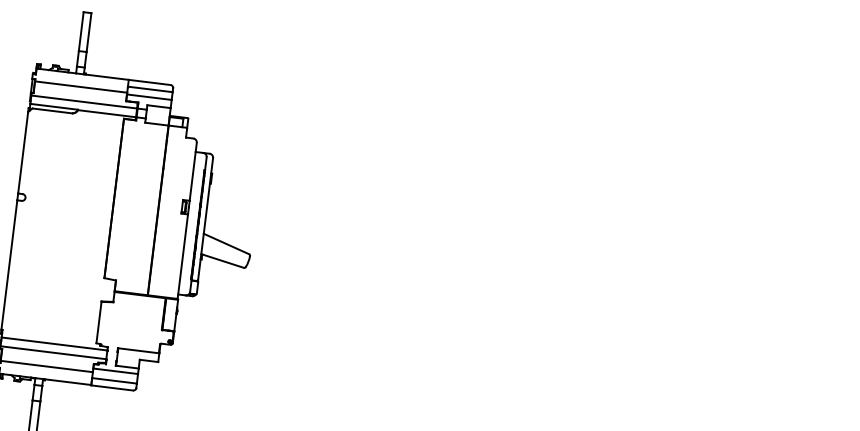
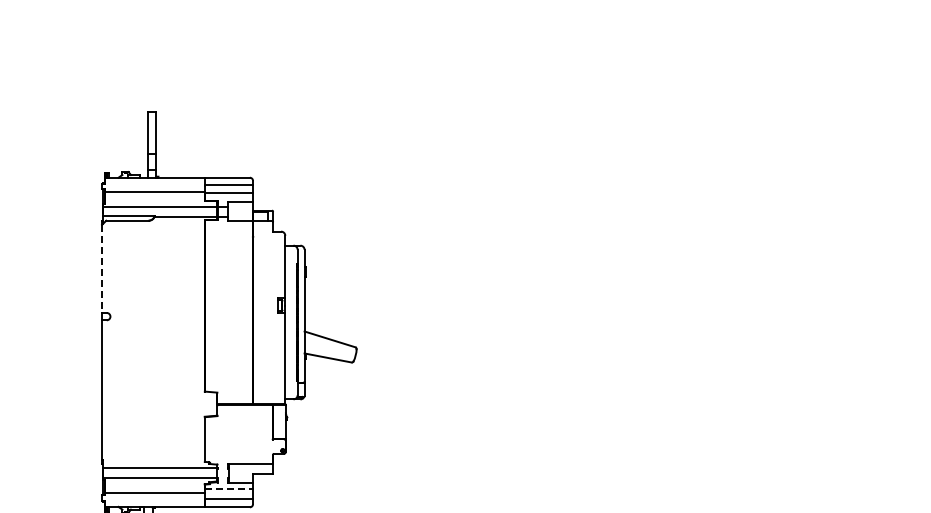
line: (23, 153) -> (102, 269), solid -> dashed
line: (116, 371) -> (229, 489), solid -> dashed

